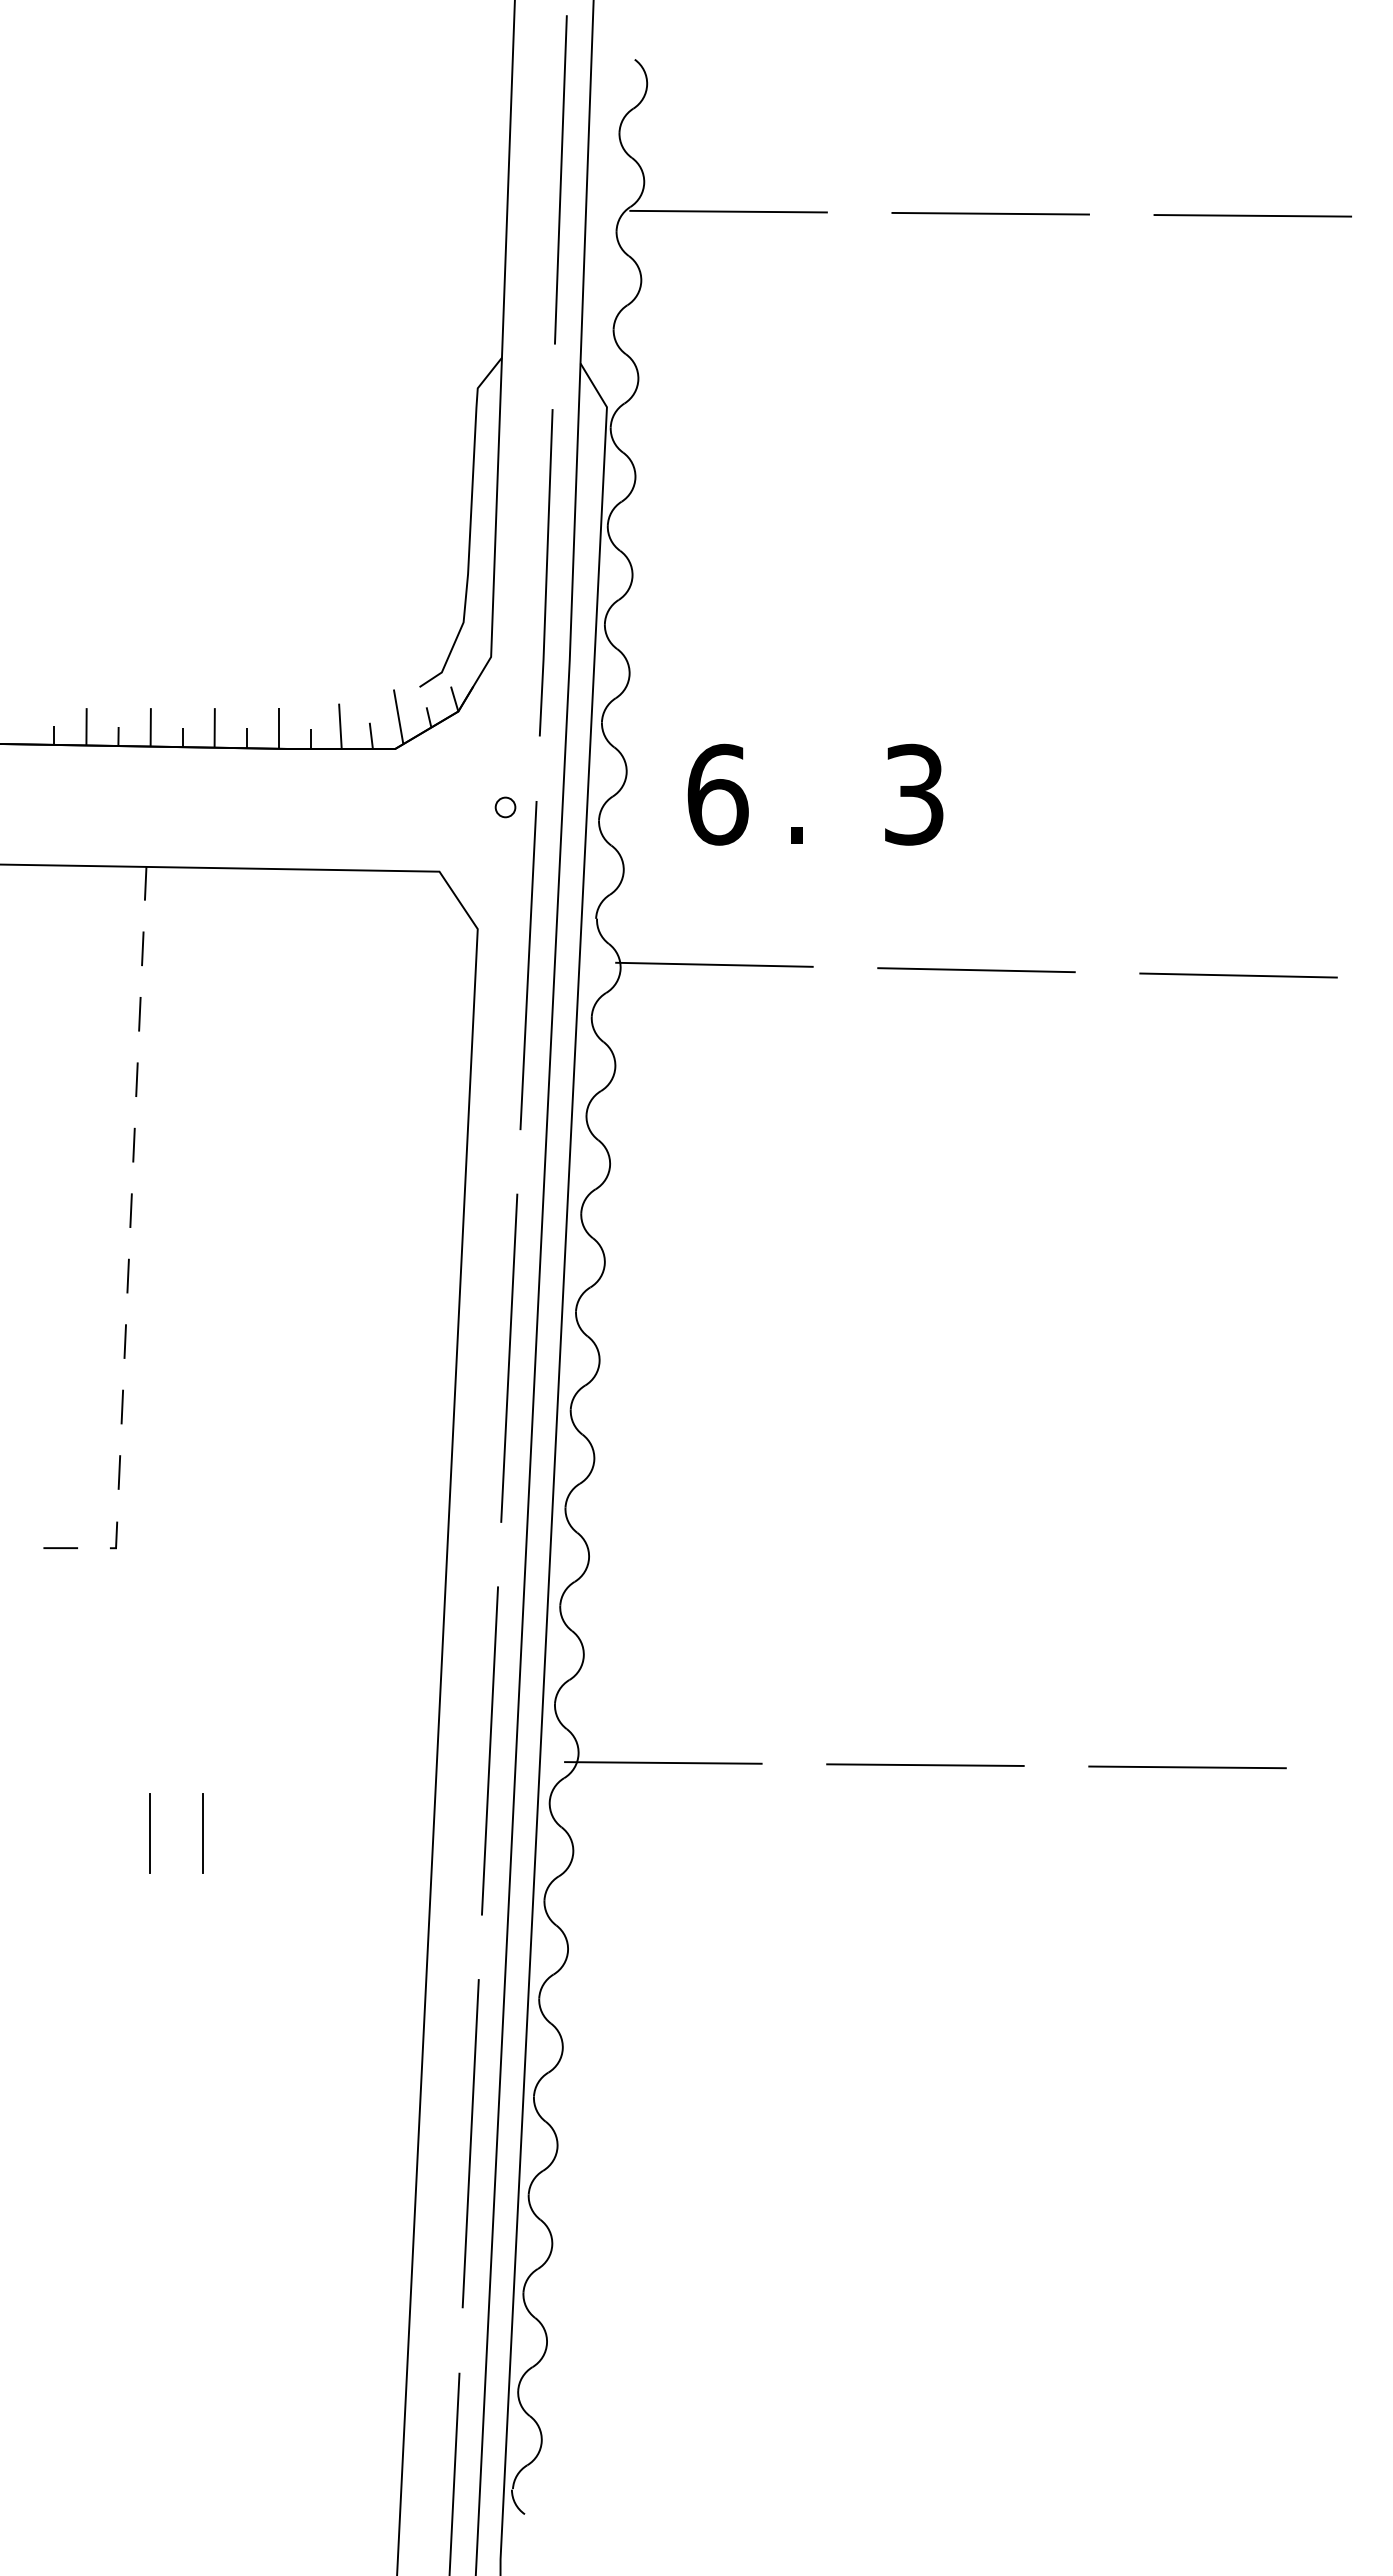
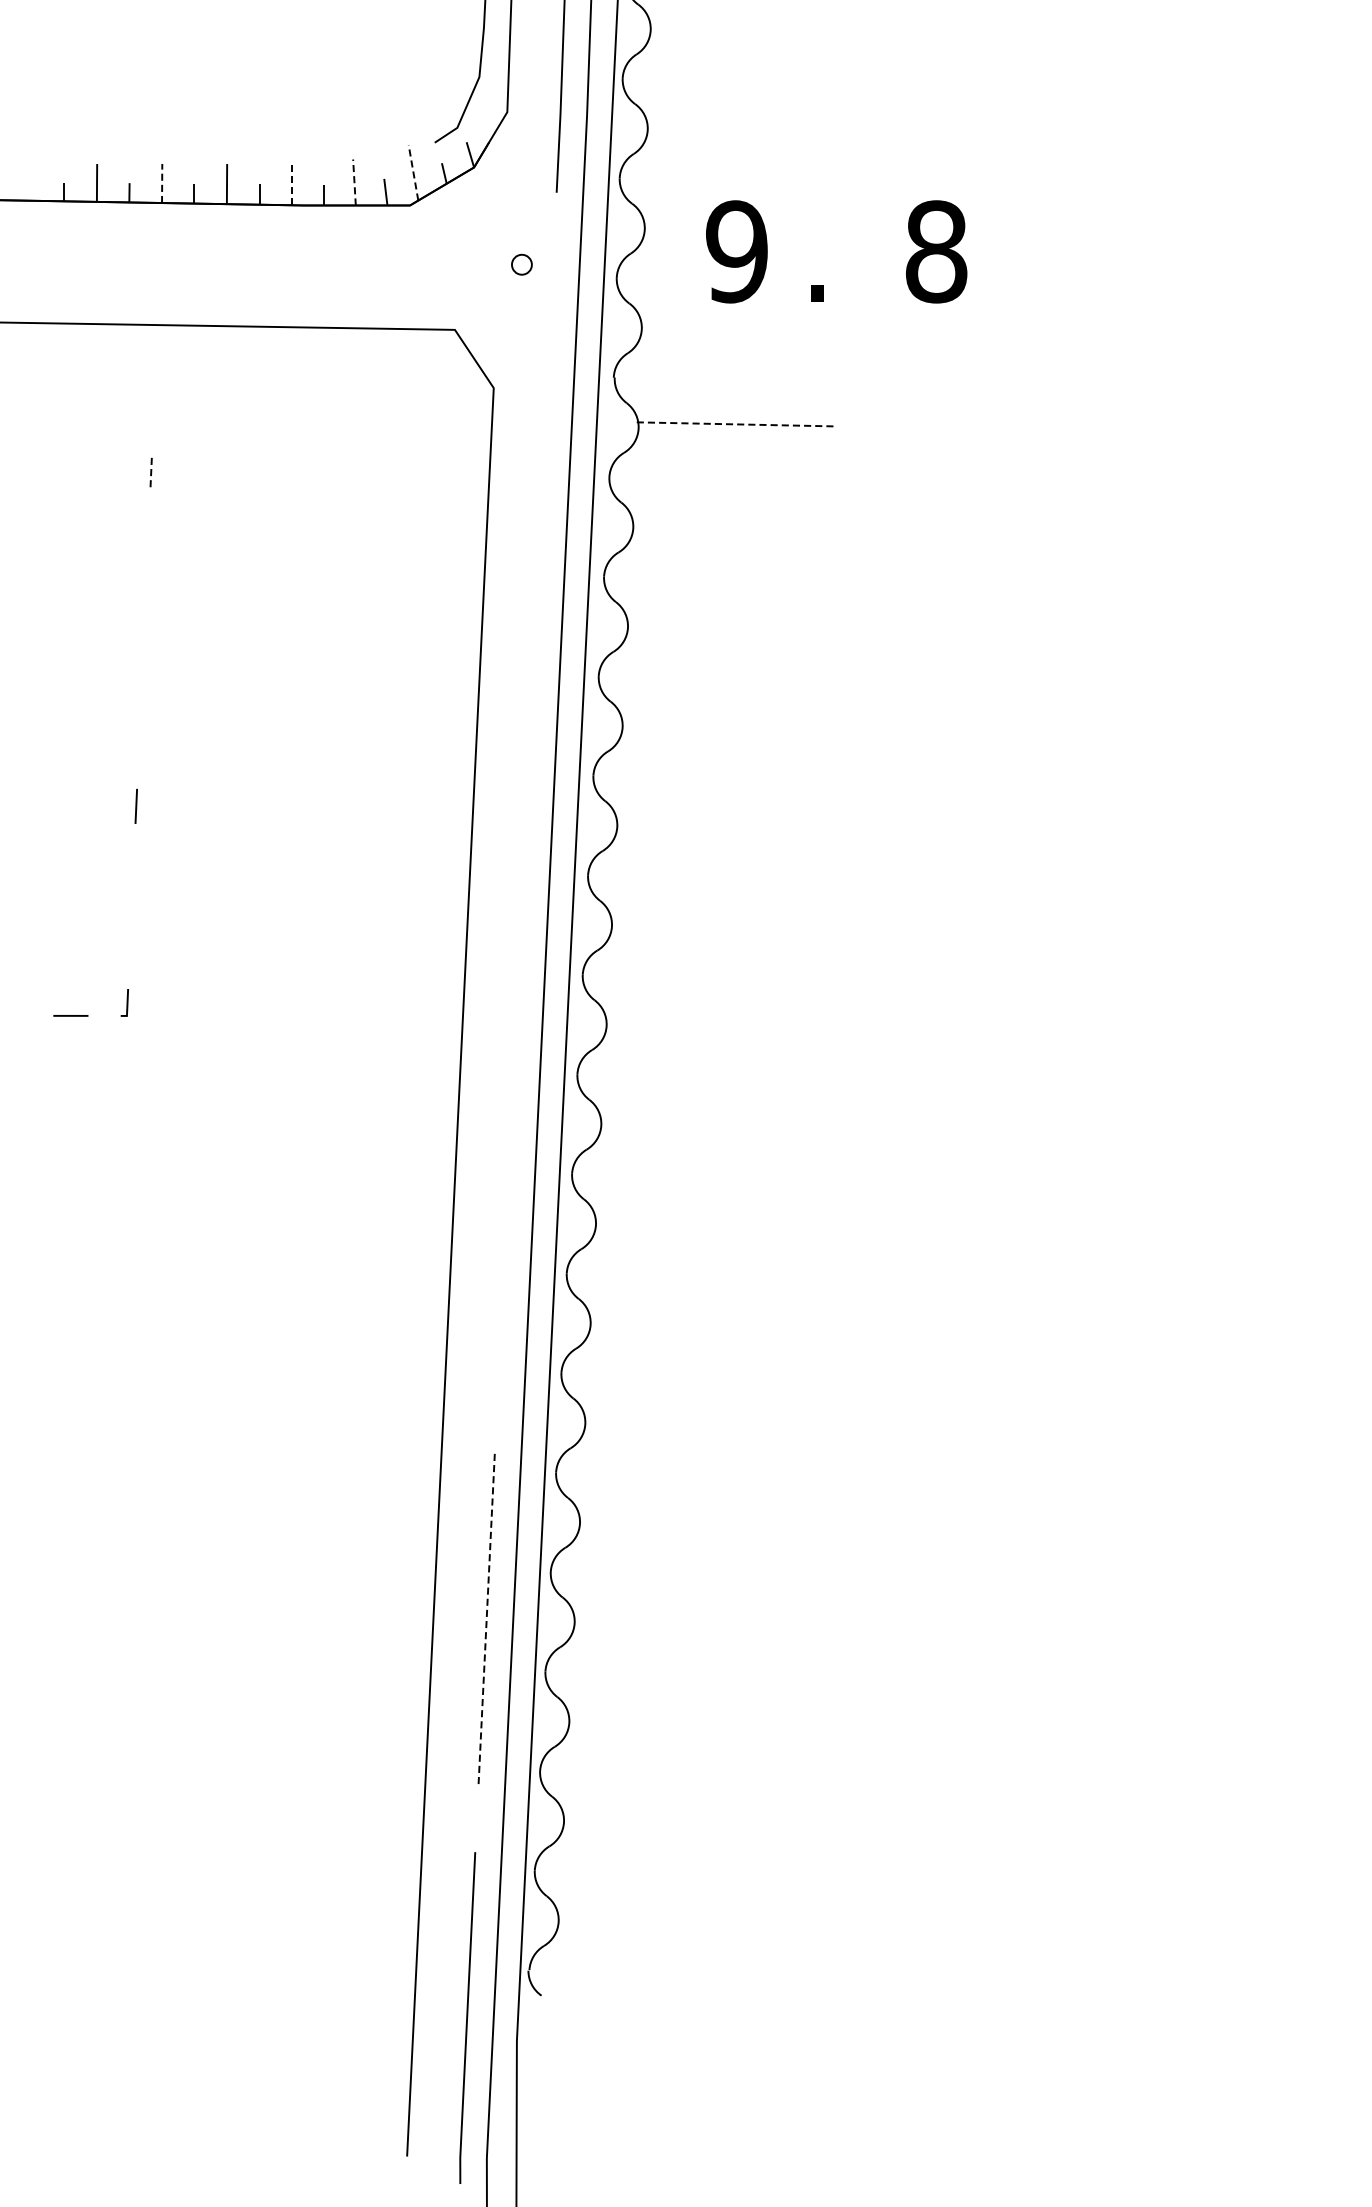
line: (398, 716) -> (413, 172), solid -> dashed
line: (150, 726) -> (161, 182), solid -> dashed
line: (340, 726) -> (354, 182), solid -> dashed
line: (278, 727) -> (291, 183), solid -> dashed
text: (717, 794) -> (736, 251), 6 -> 9
text: (914, 794) -> (936, 251), 3 -> 8
line: (145, 882) -> (156, 340), removed
line: (142, 948) -> (153, 407), removed
line: (713, 964) -> (732, 424), solid -> dashed
line: (528, 965) -> (545, 425), removed
line: (976, 970) -> (999, 430), removed
line: (1238, 975) -> (1265, 435), removed
line: (139, 1014) -> (150, 474), solid -> dashed
line: (136, 1079) -> (147, 540), removed
line: (133, 1144) -> (144, 606), removed
line: (130, 1210) -> (141, 673), removed
line: (127, 1275) -> (138, 739), removed
line: (509, 1357) -> (525, 822), removed
line: (121, 1406) -> (132, 872), removed
line: (119, 1472) -> (130, 939), removed
line: (489, 1750) -> (505, 1221), removed
line: (663, 1762) -> (682, 1233), removed
line: (925, 1764) -> (947, 1235), removed
line: (1187, 1767) -> (1213, 1238), removed
line: (150, 1833) -> (161, 1305), removed
line: (202, 1833) -> (214, 1305), removed
line: (470, 2143) -> (486, 1619), solid -> dashed

